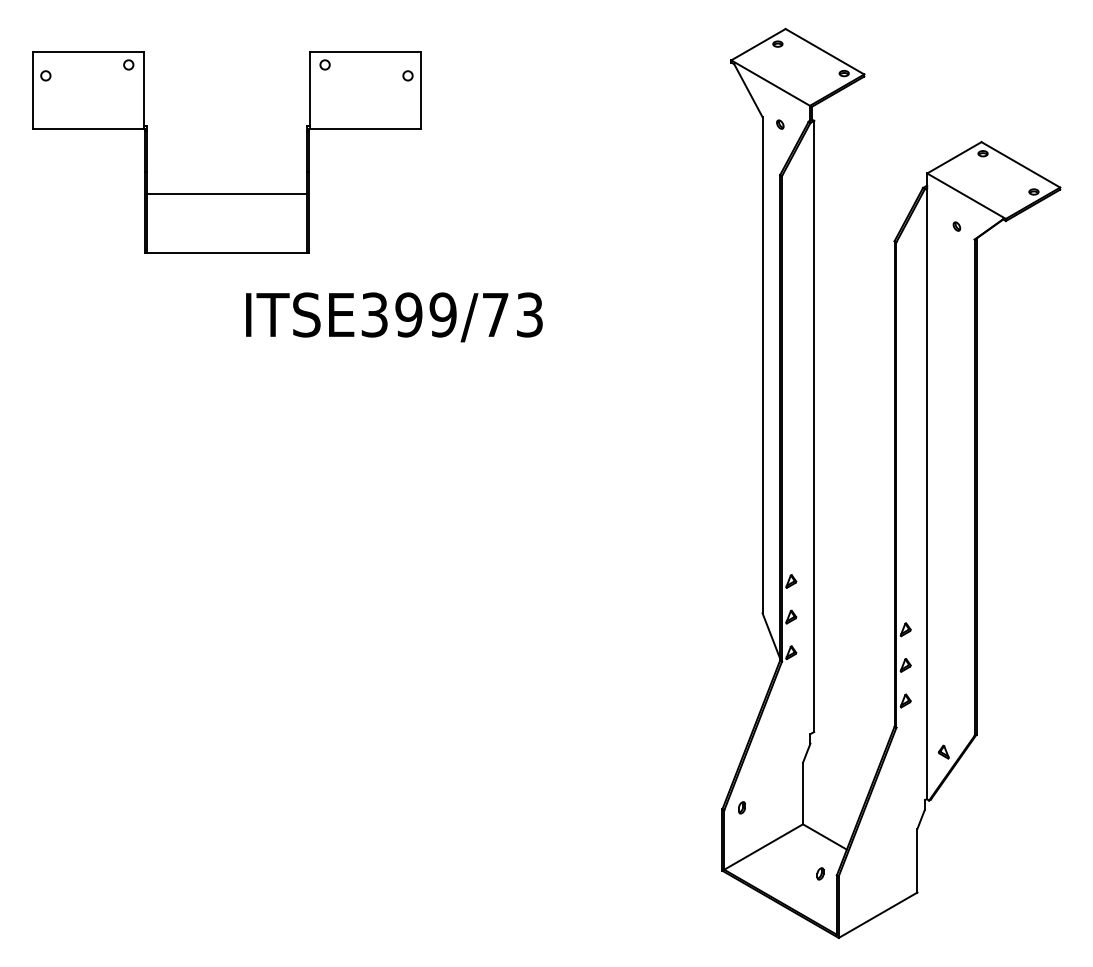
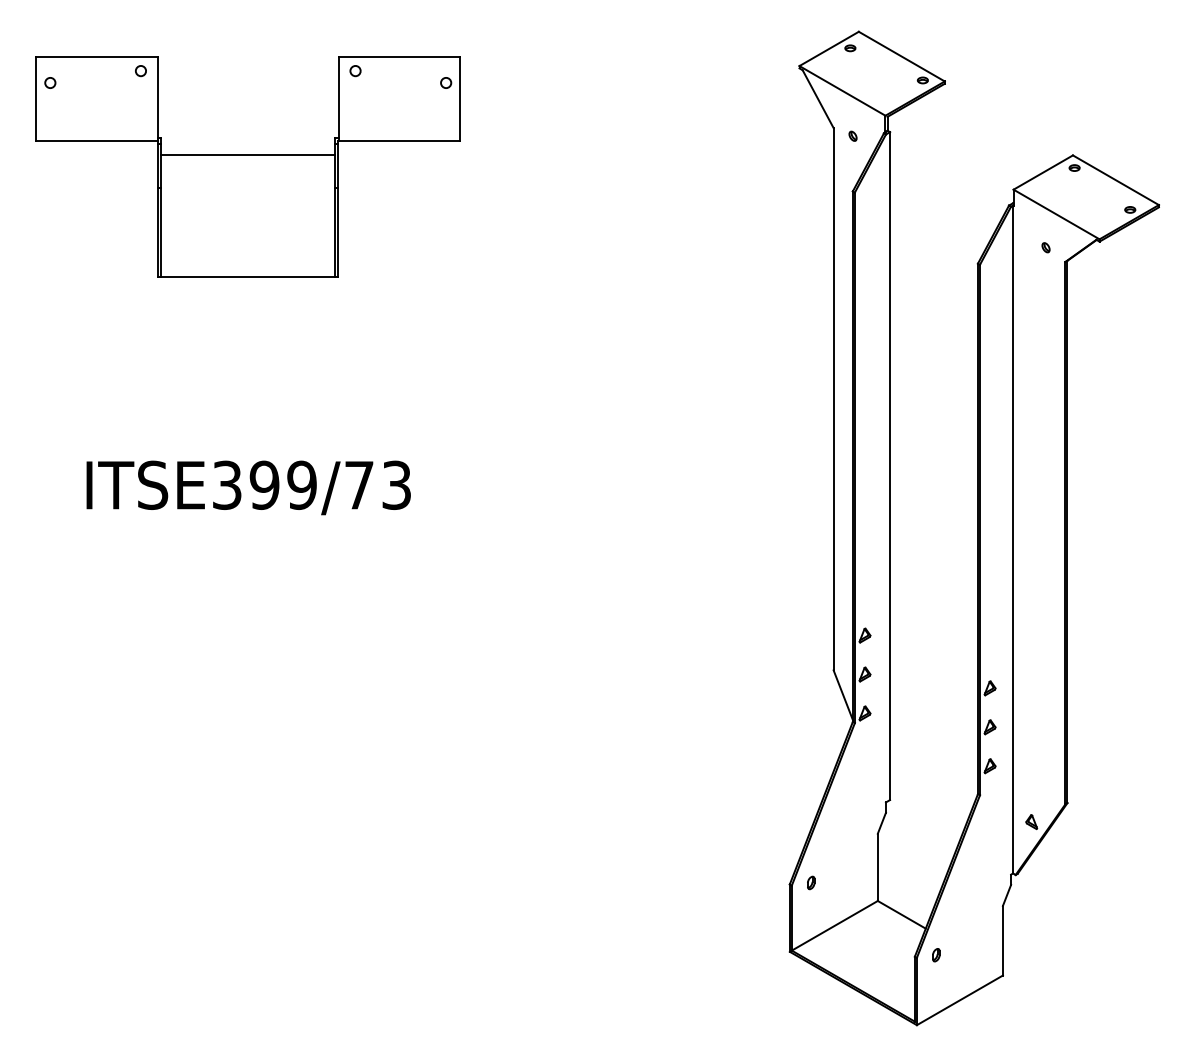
line: (226, 193) -> (247, 154), moved
text: (394, 317) -> (248, 488), moved
part: (820, 873) -> (936, 954), moved

